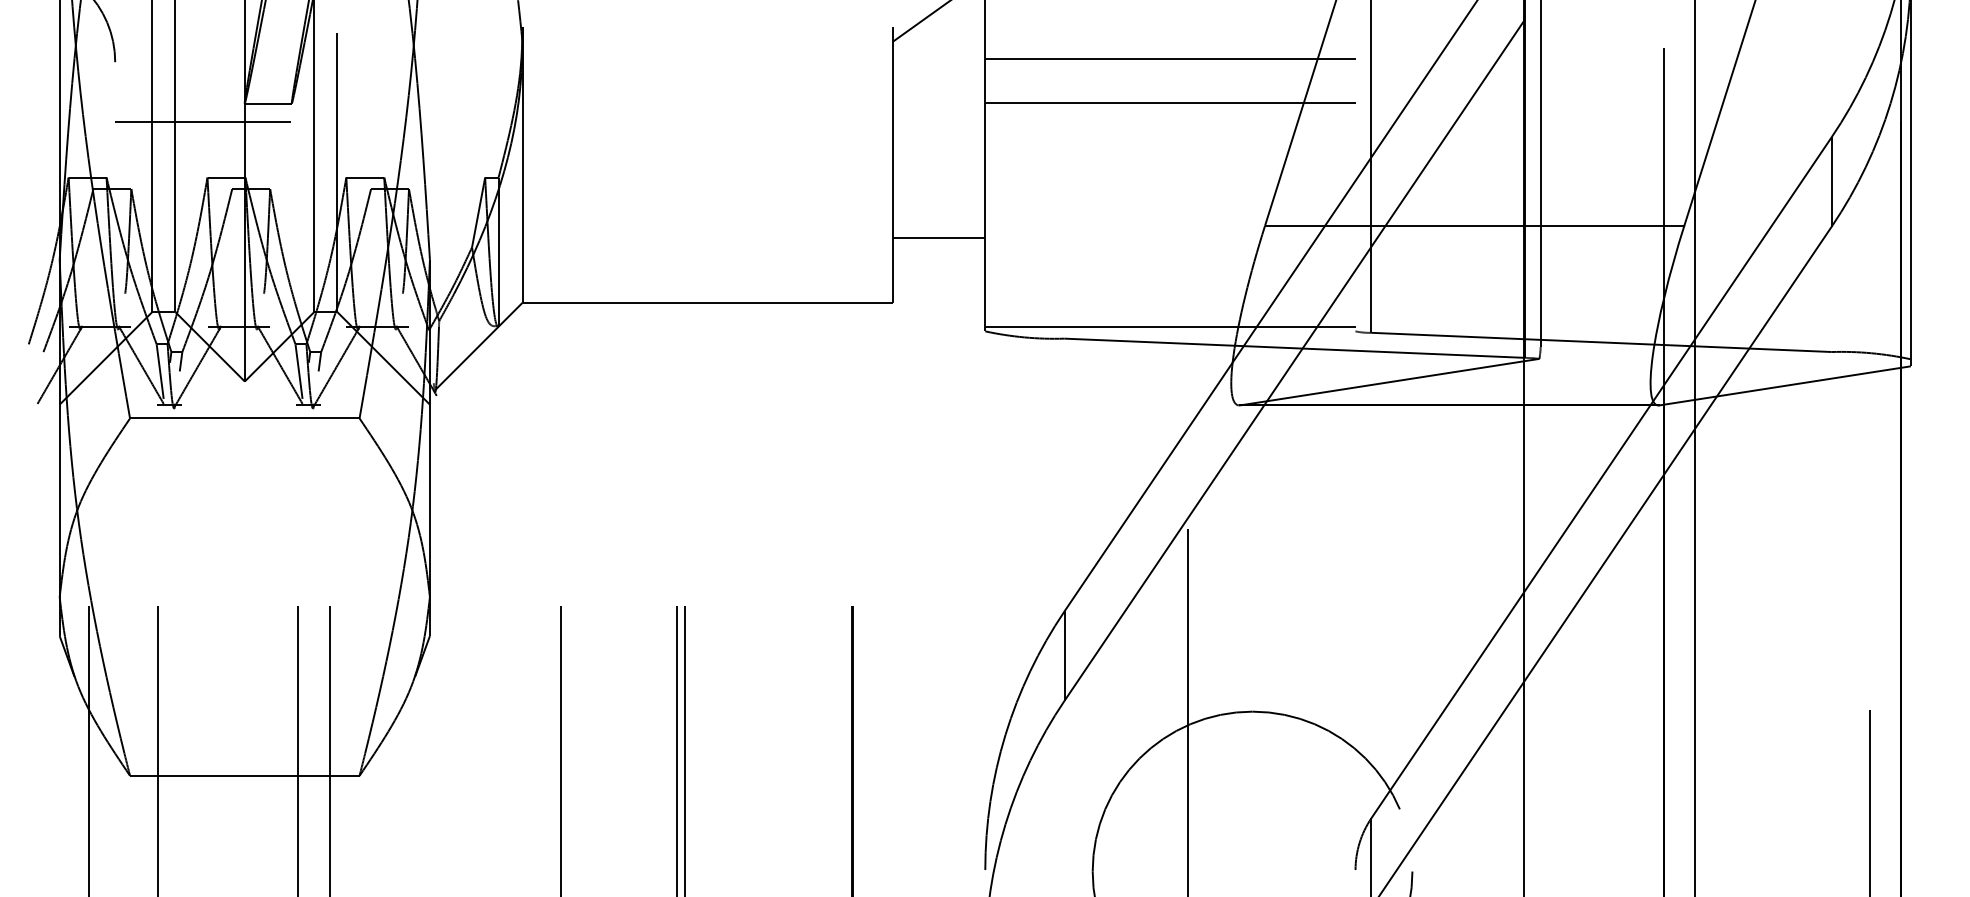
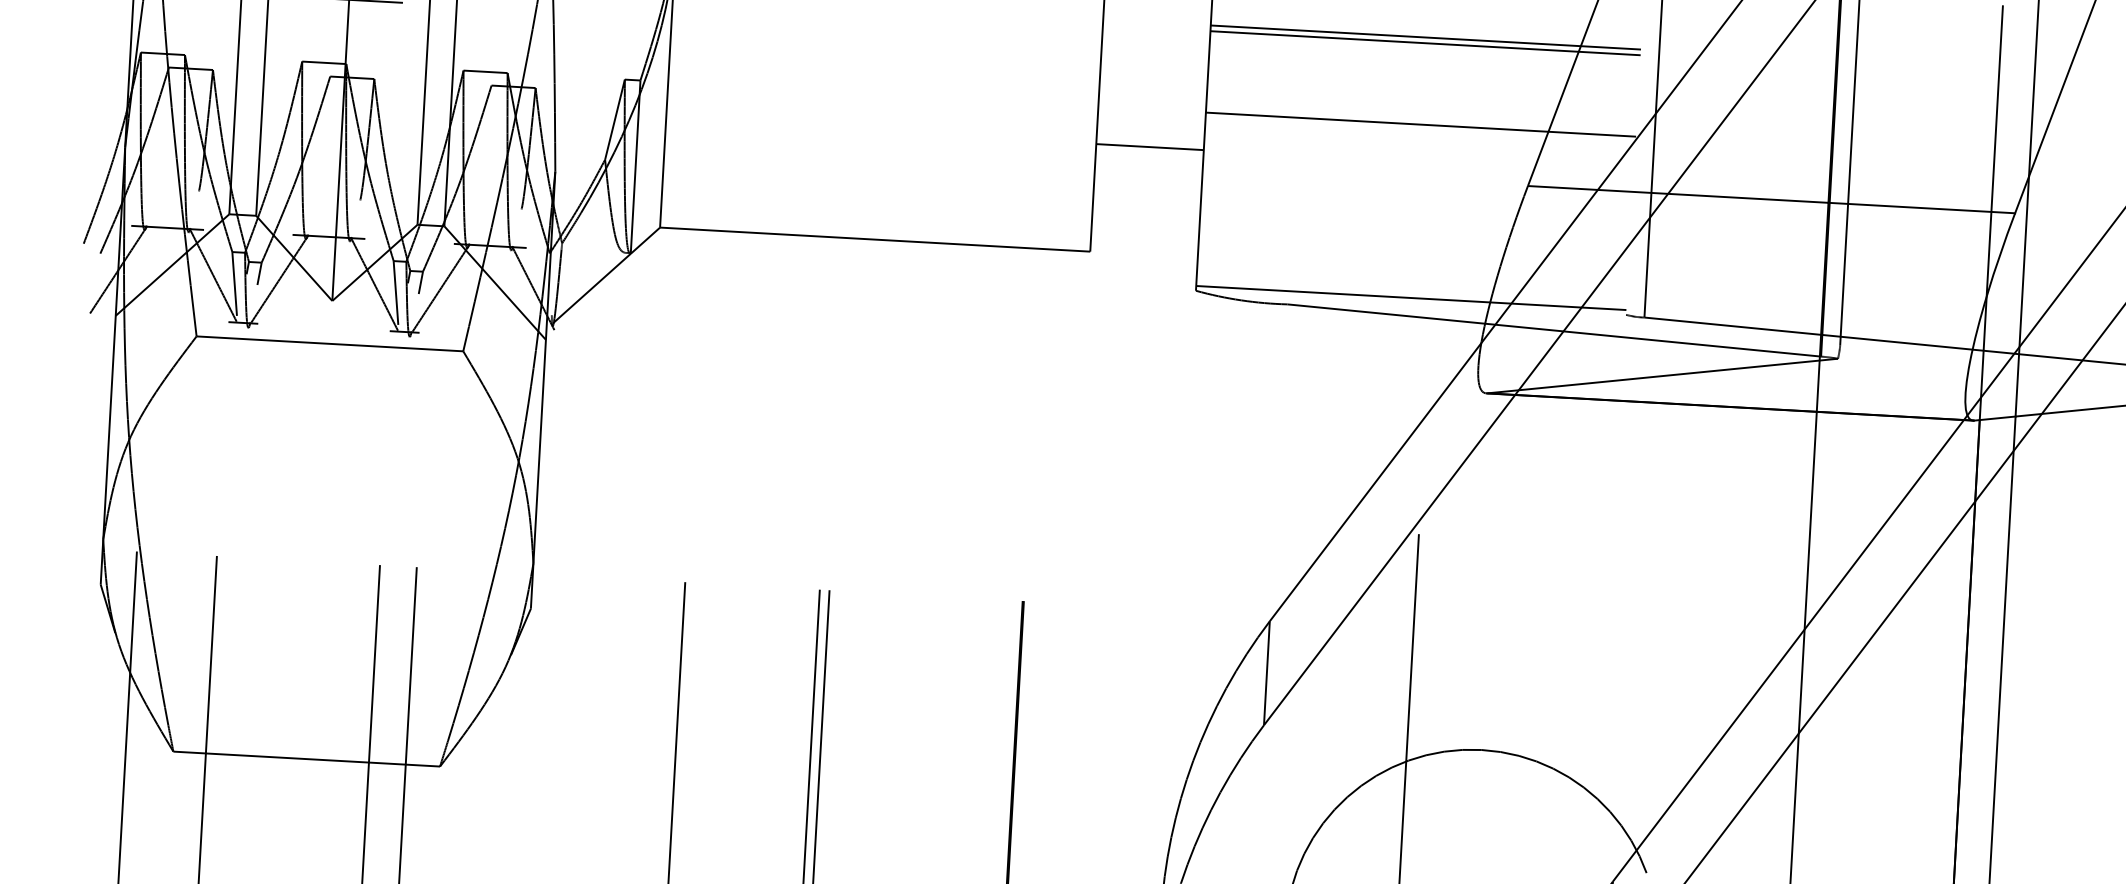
line: (1170, 107) -> (1425, 42), added
line: (1170, 178) -> (1421, 125), added
line: (938, 238) -> (1149, 147), moved

